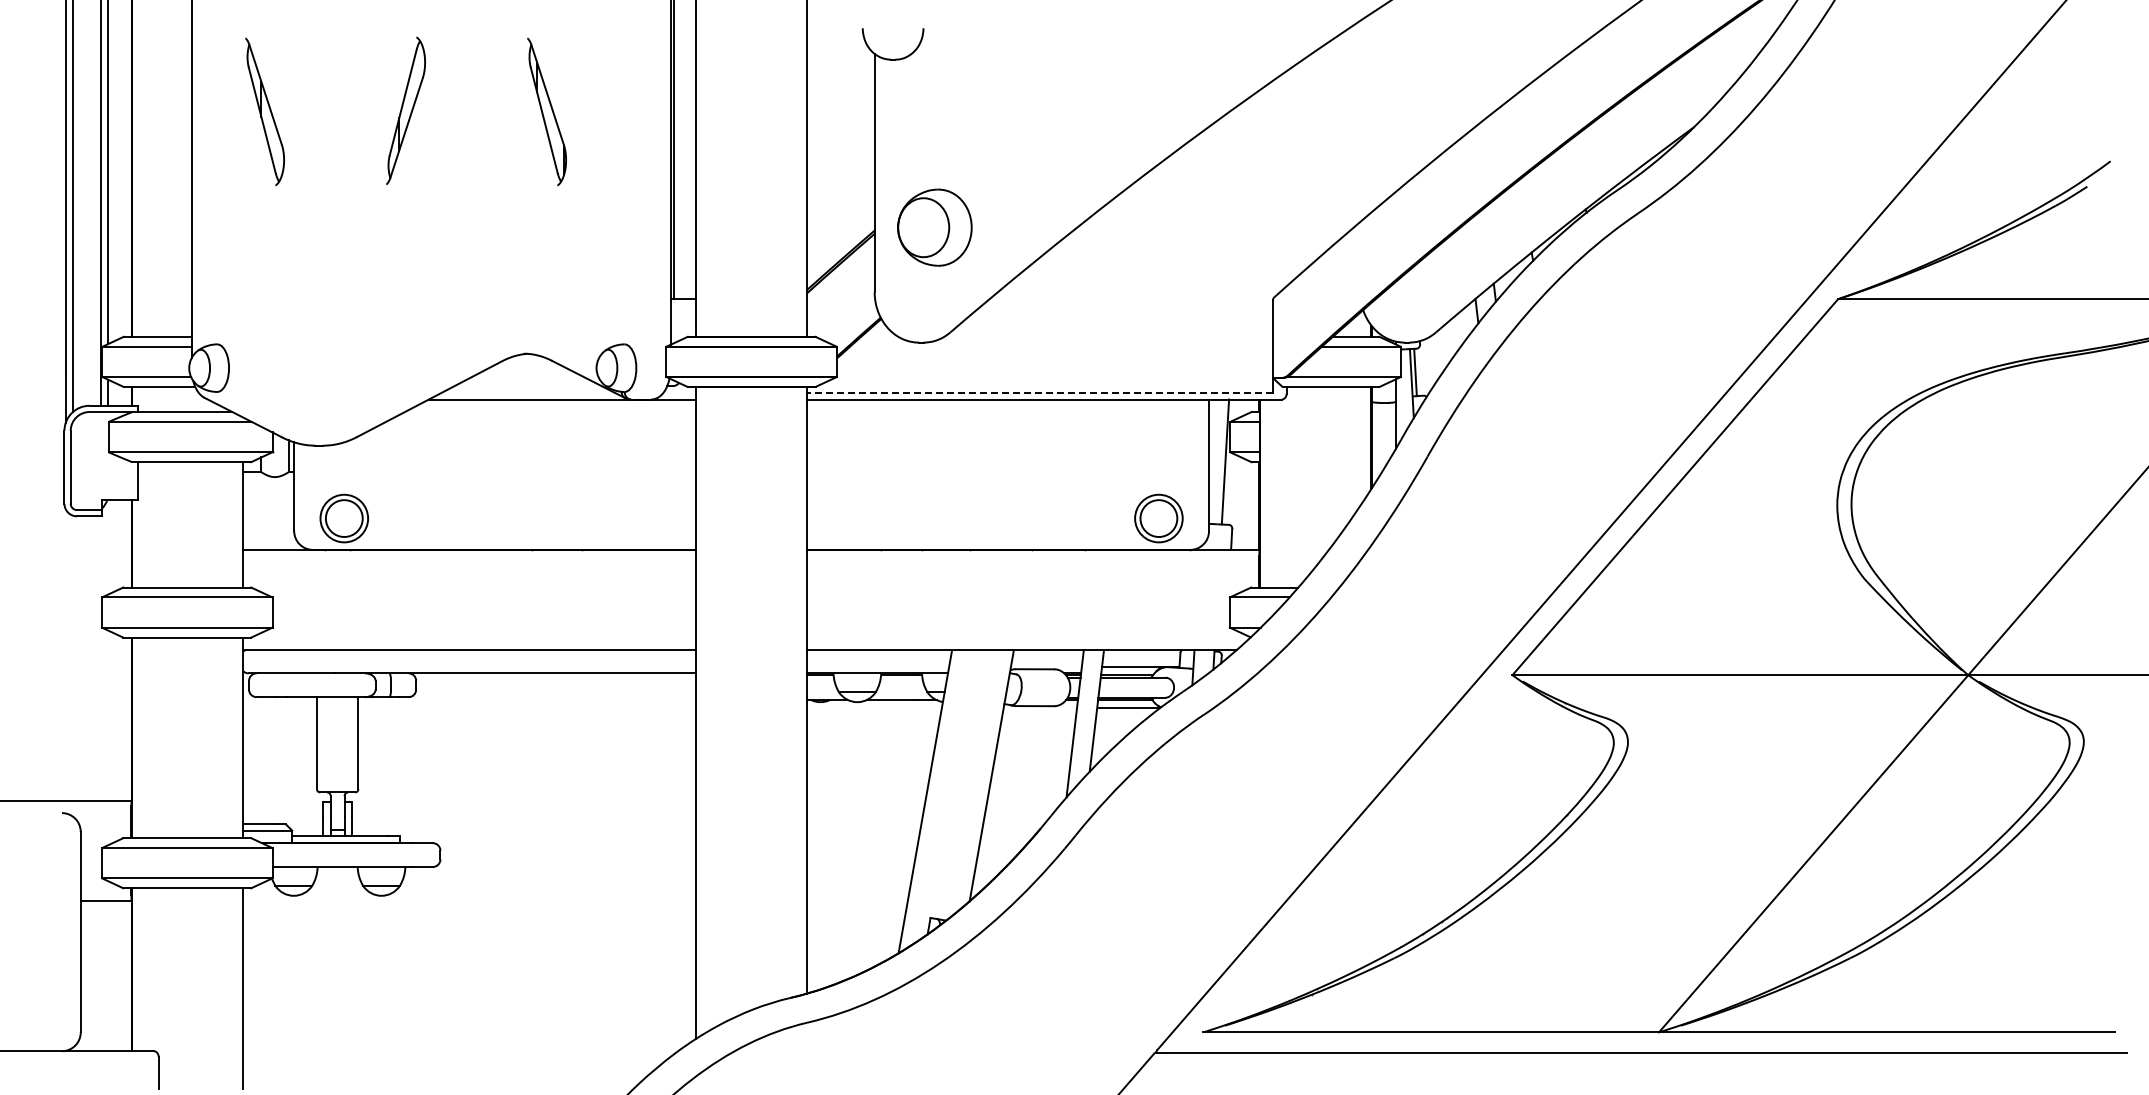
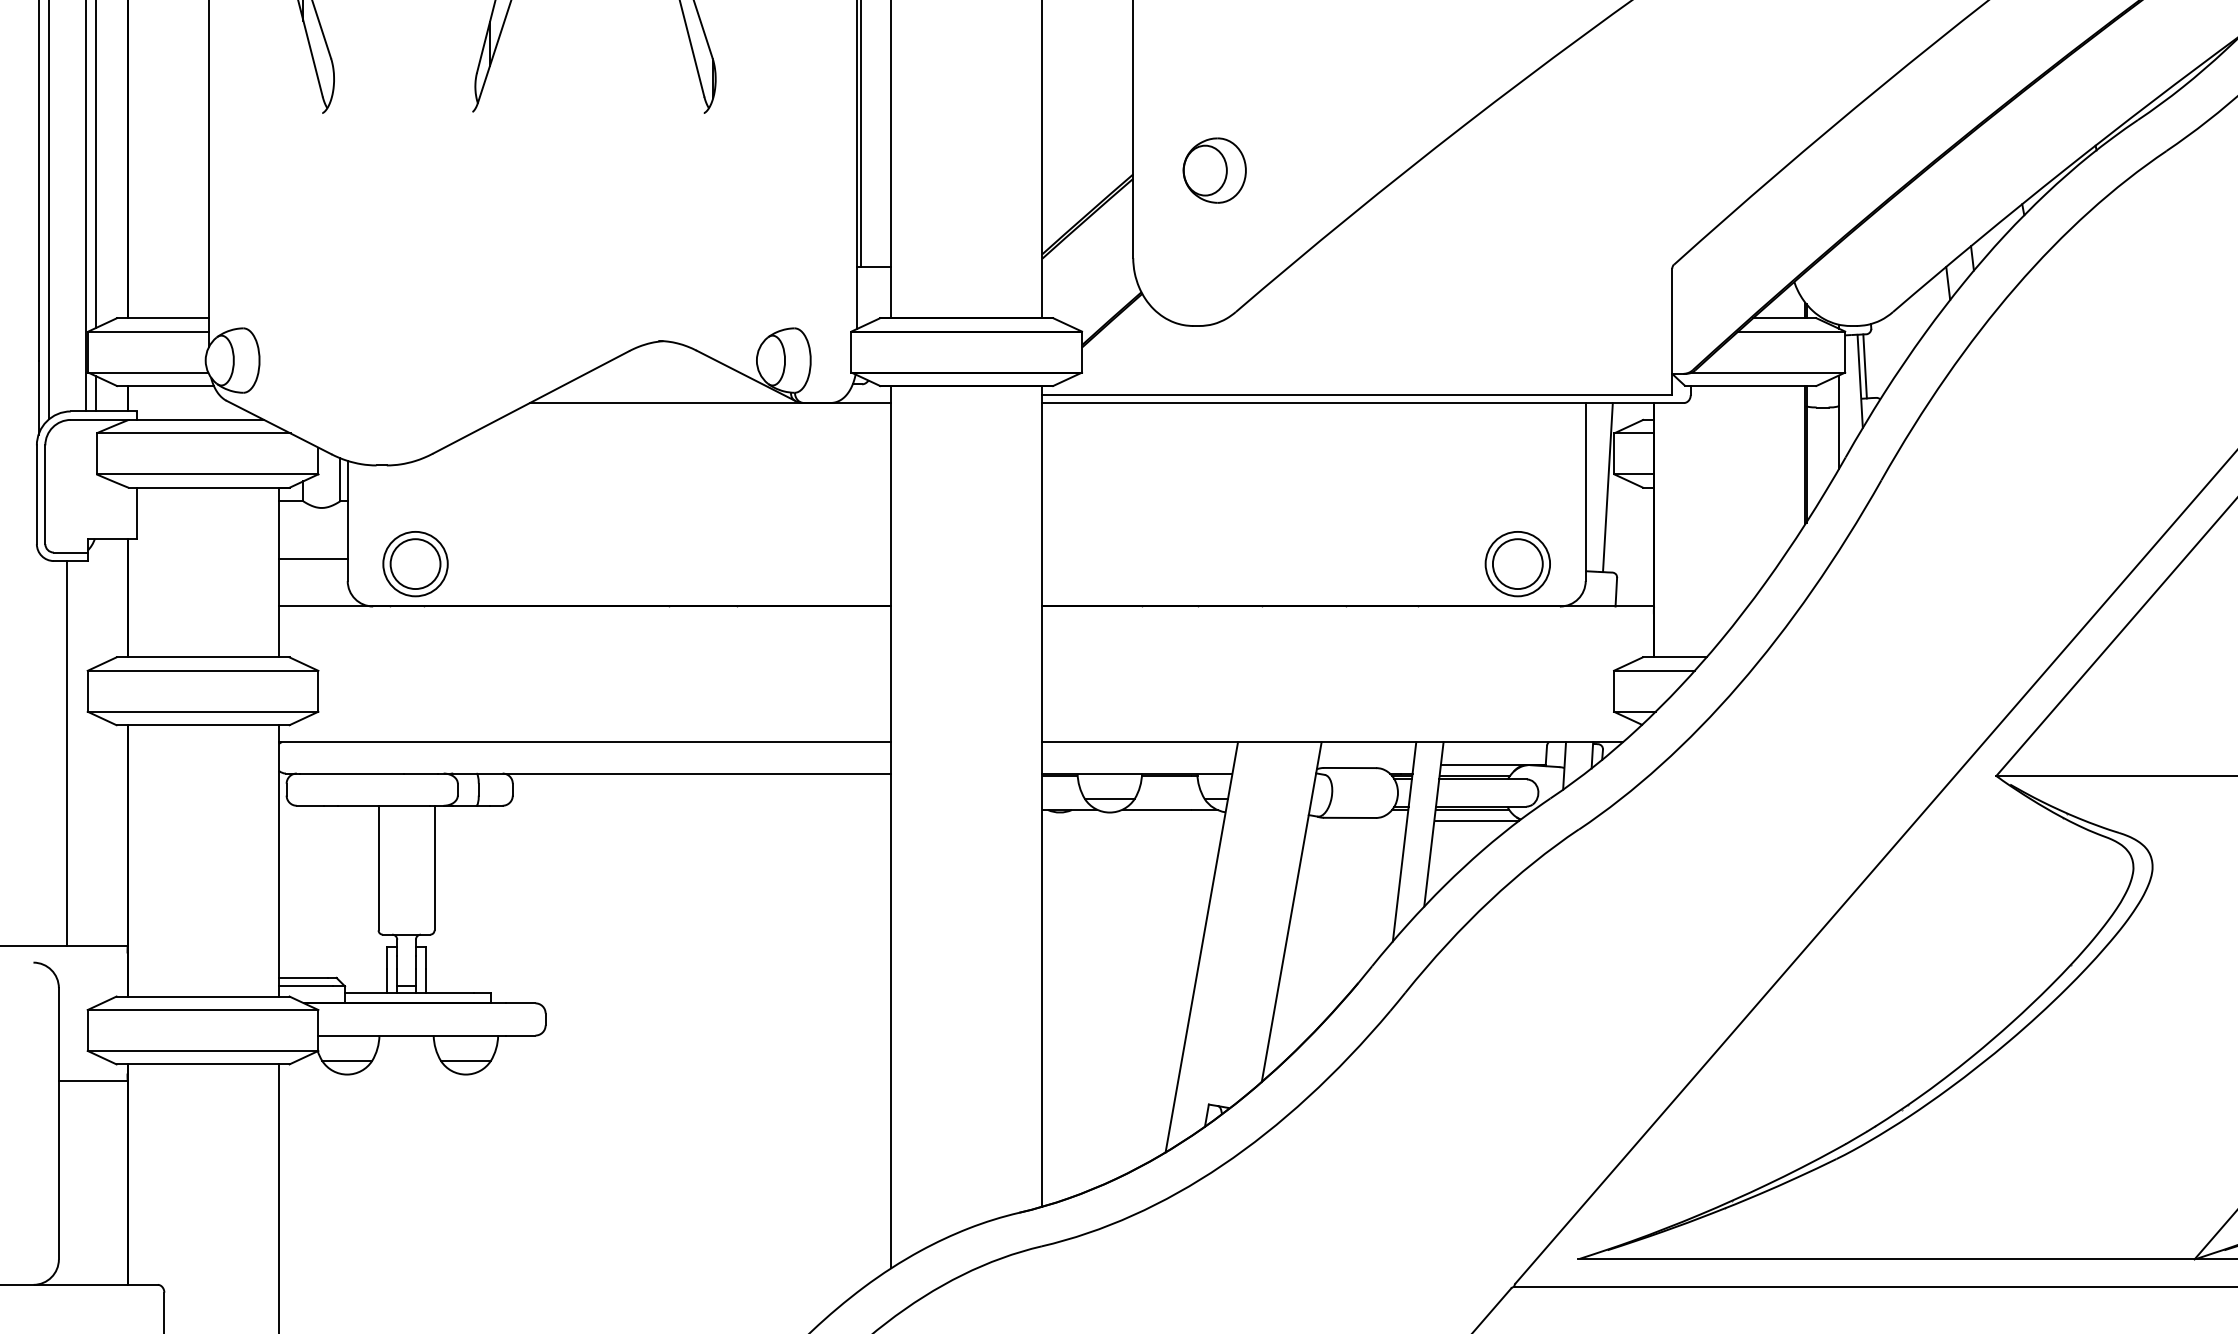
part: (934, 227) -> (1214, 170), size x0.62
line: (1040, 393) -> (1357, 394), dashed -> solid
line: (268, 514) -> (312, 558), added
line: (87, 658) -> (68, 753), added

